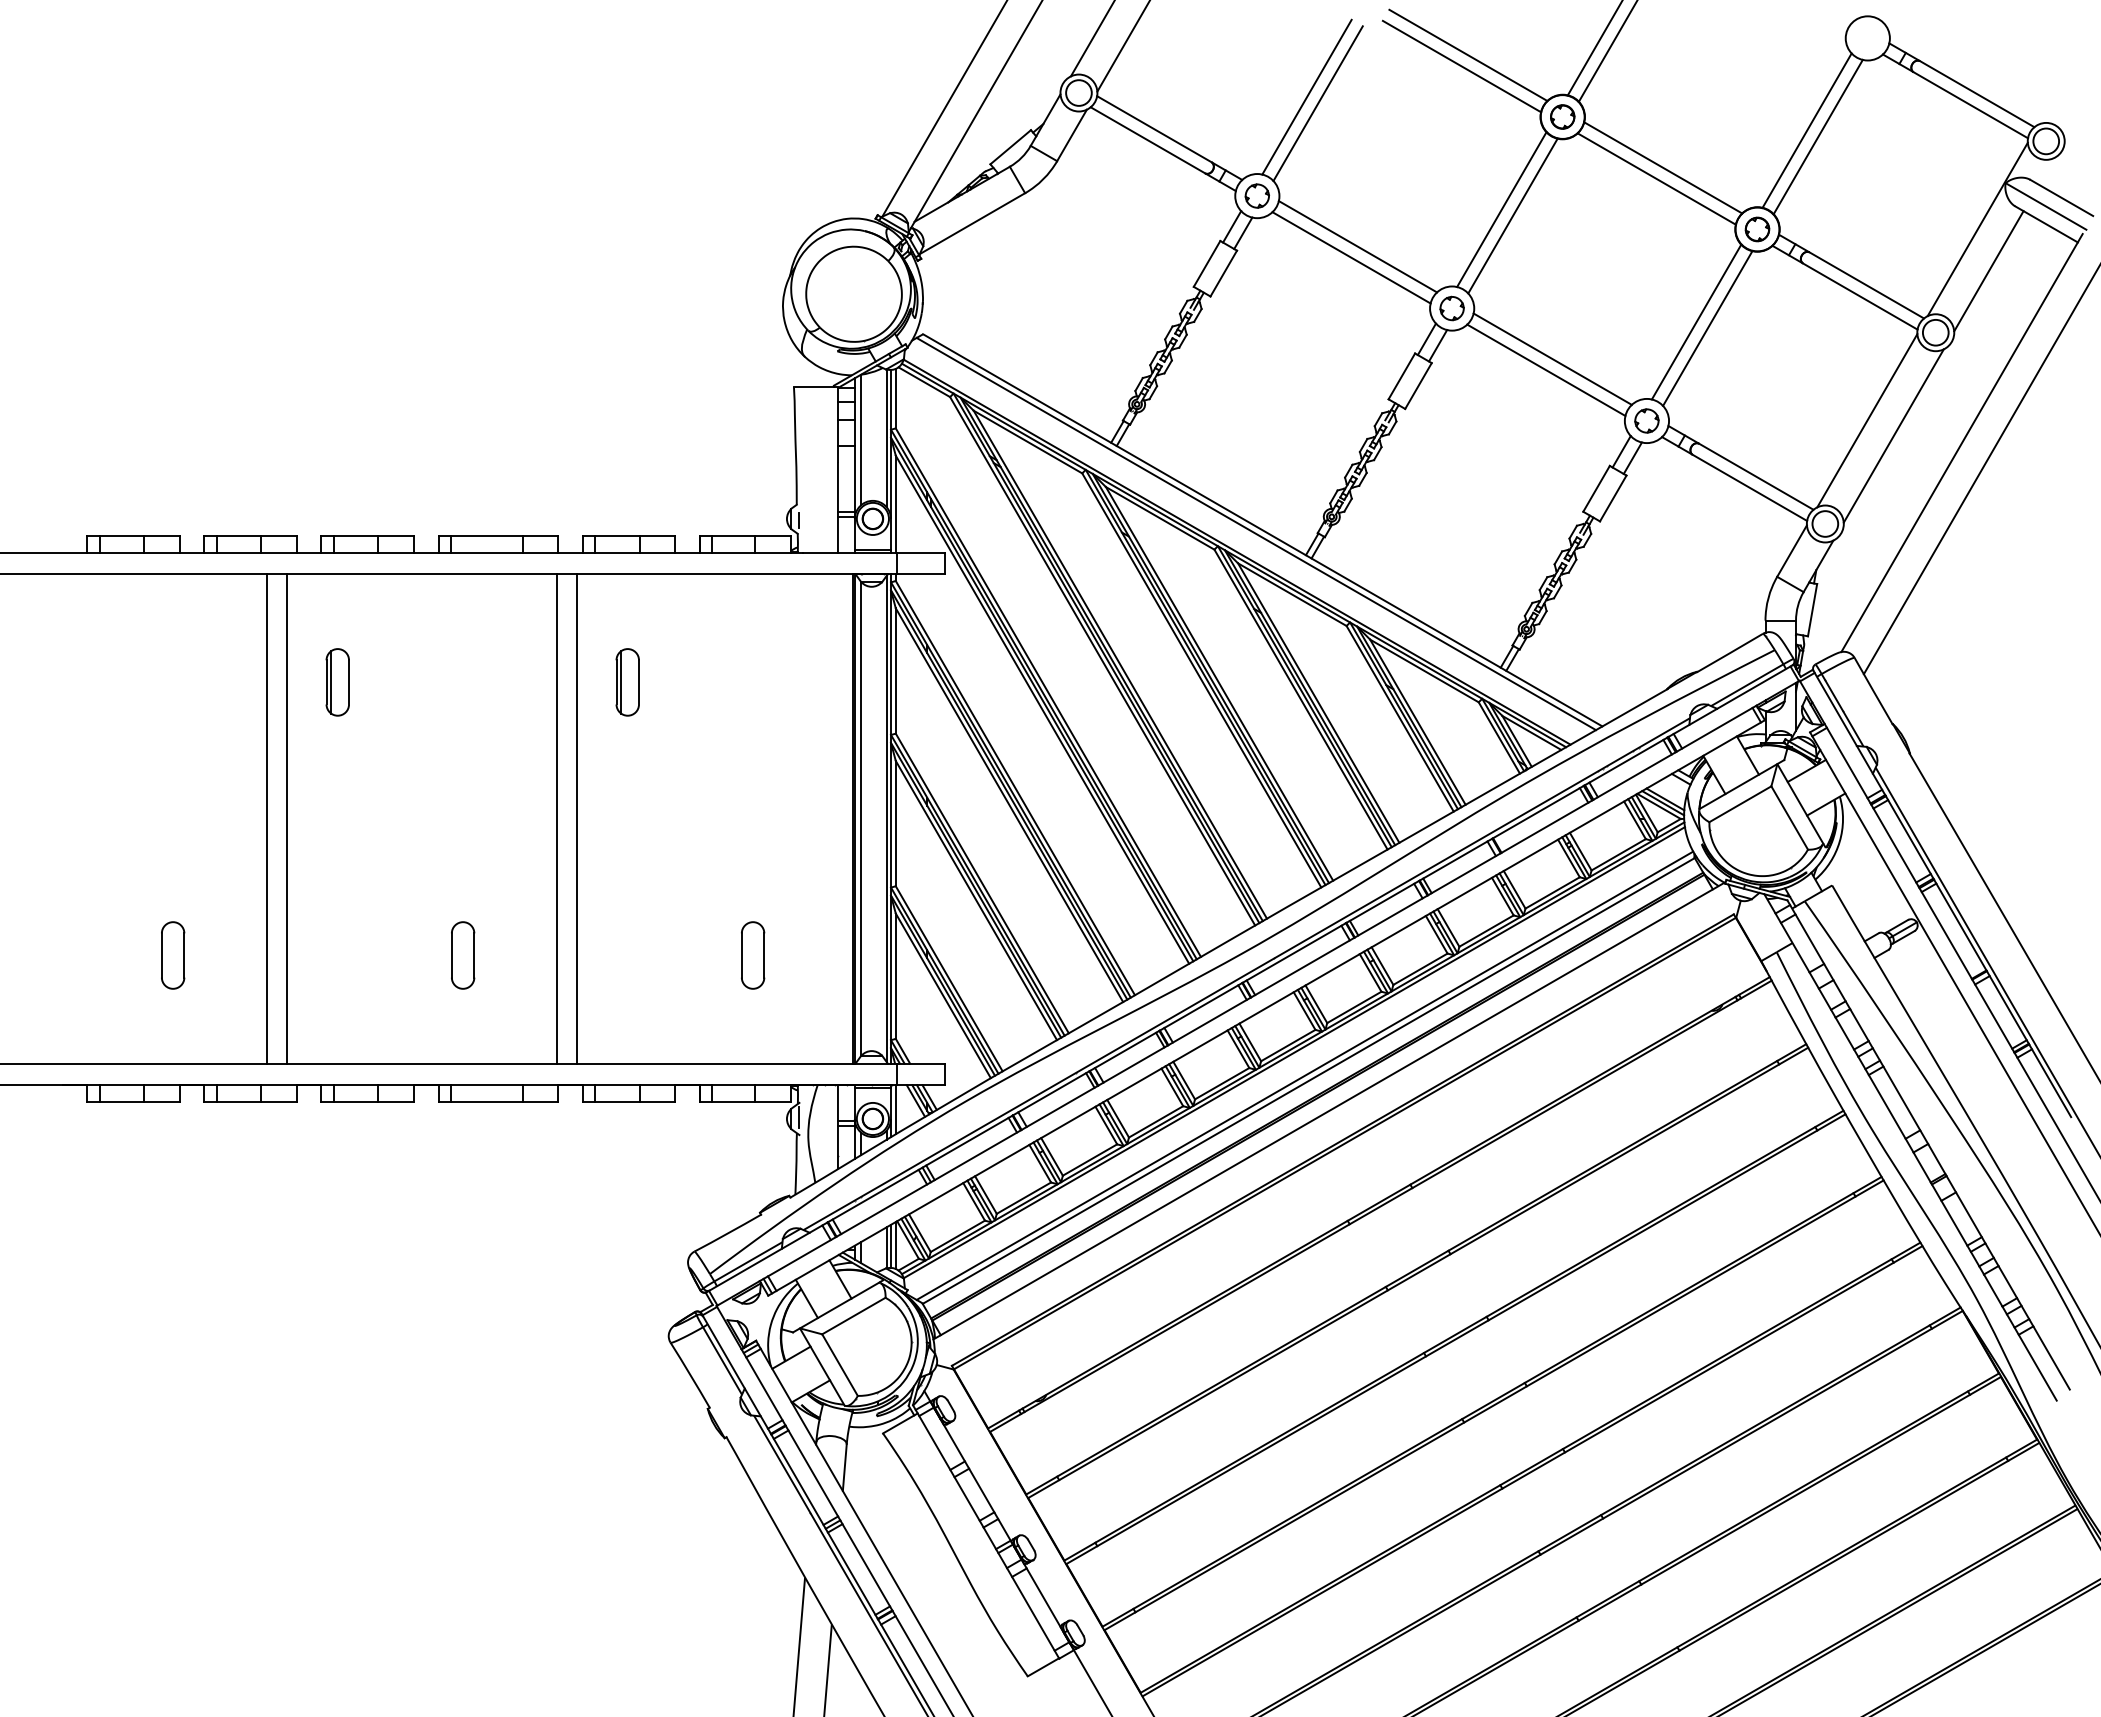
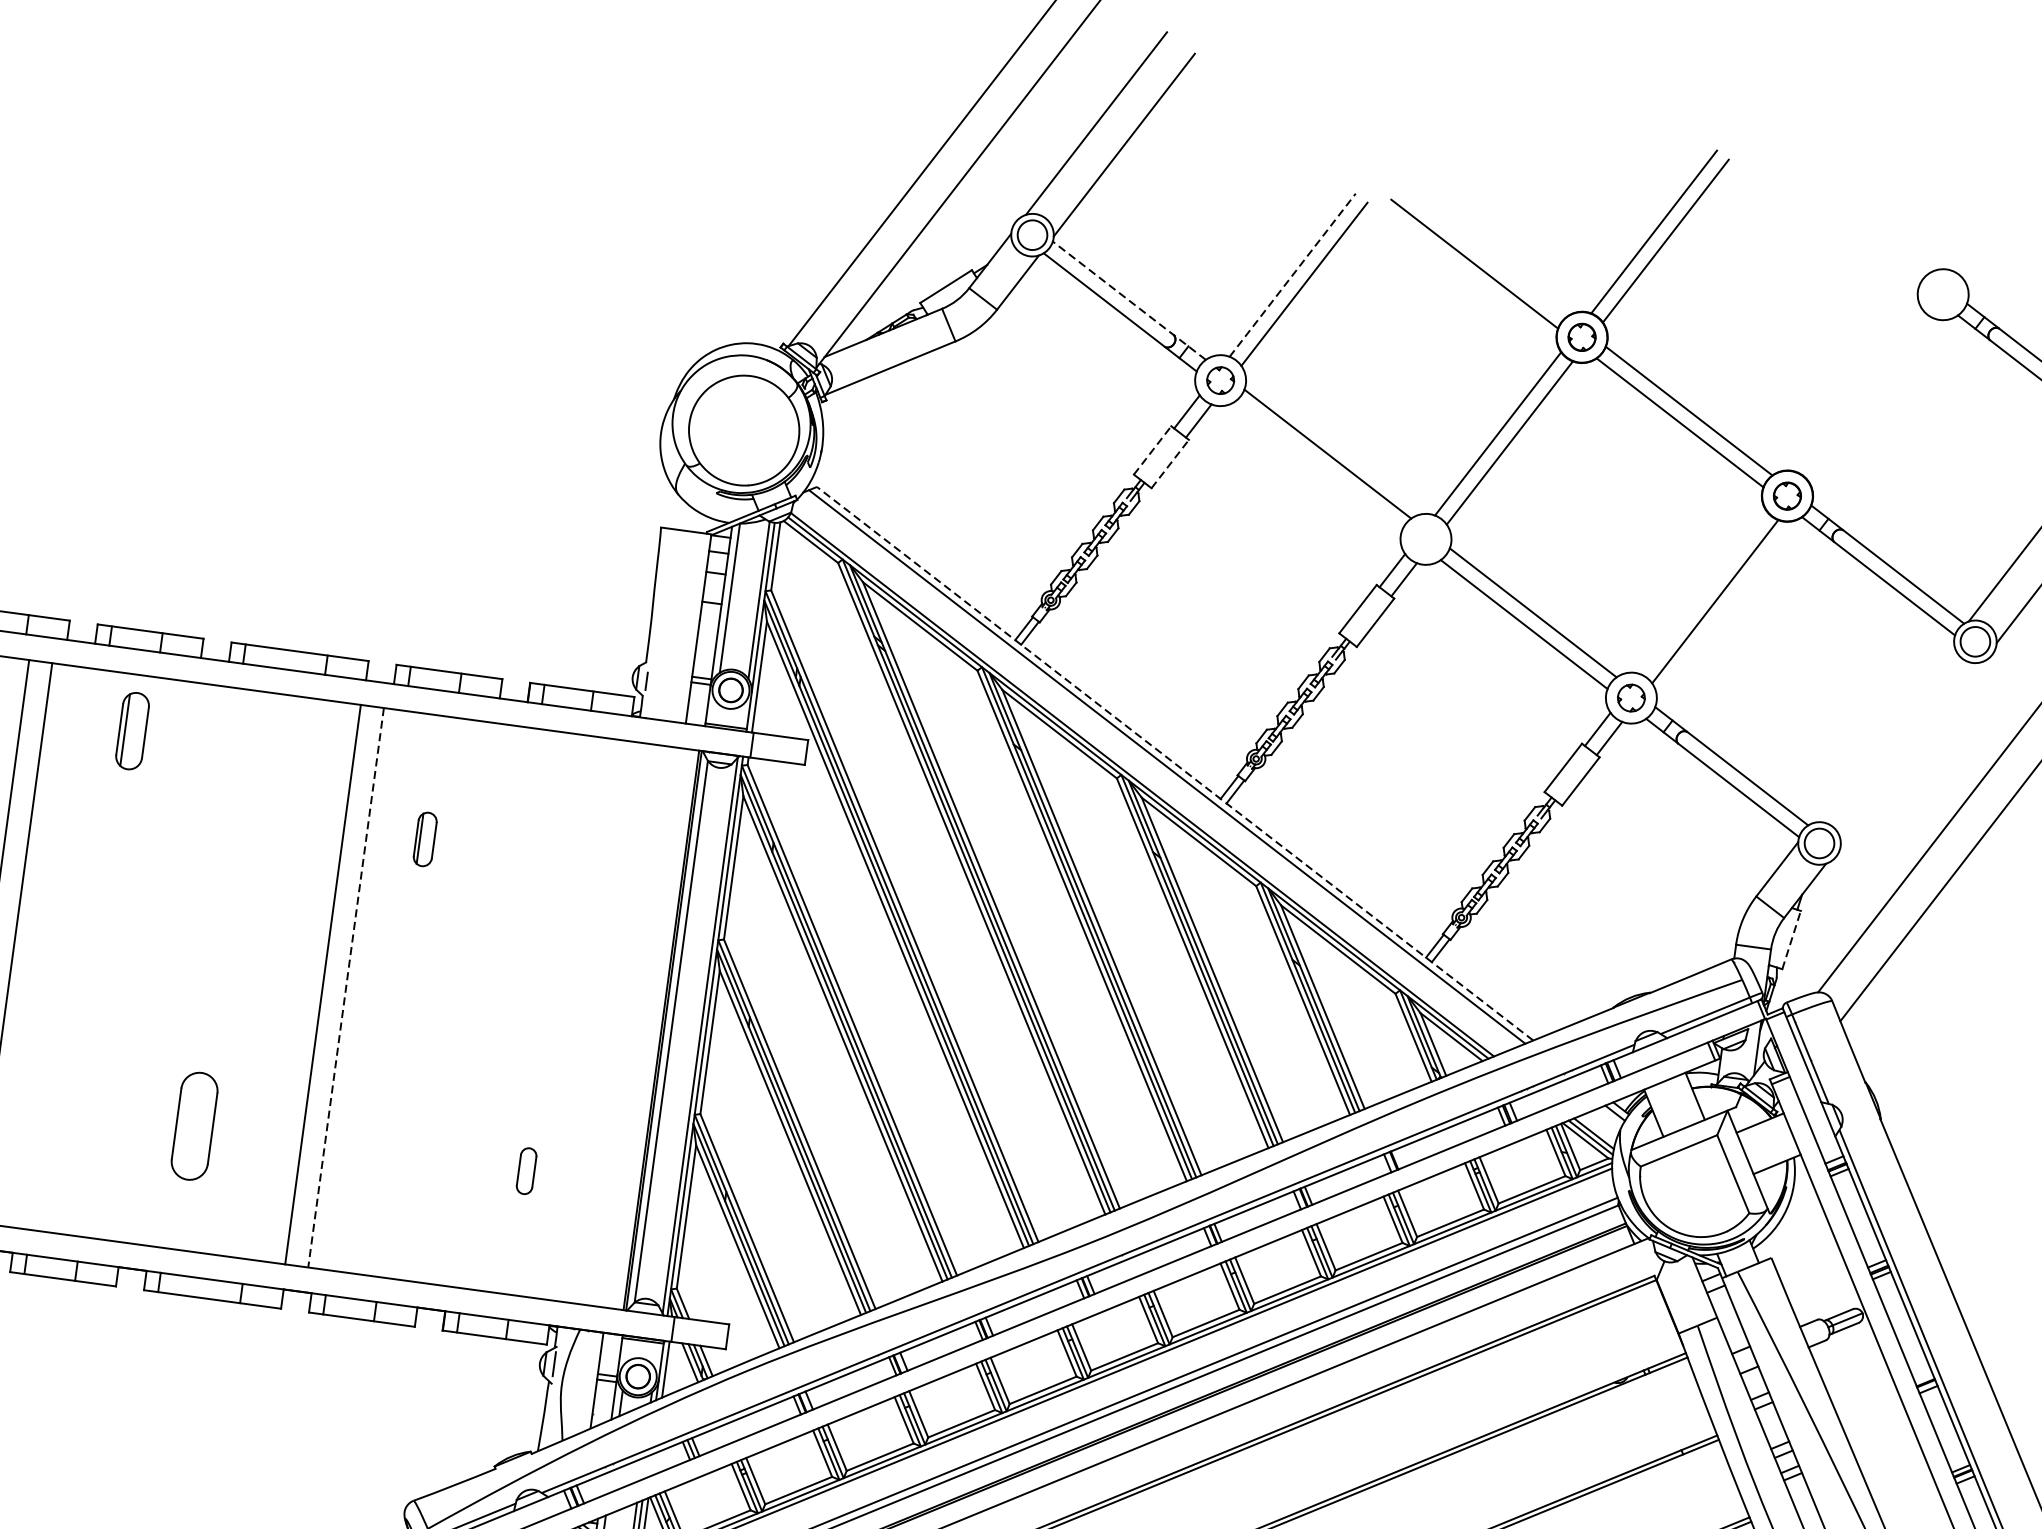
line: (1468, 55) -> (1483, 252), removed
line: (1307, 96) -> (1293, 274), solid -> dashed
line: (1806, 130) -> (1858, 390), removed
line: (1817, 136) -> (1870, 399), removed
line: (1169, 138) -> (1129, 301), solid -> dashed
line: (1351, 257) -> (1318, 465), removed
line: (1207, 263) -> (1153, 450), solid -> dashed
line: (1224, 273) -> (1171, 464), solid -> dashed
part: (1451, 308) -> (1425, 539), removed
line: (1696, 321) -> (1703, 591), removed
line: (1867, 420) -> (1883, 731), removed
line: (1893, 435) -> (1911, 752), removed
line: (1262, 530) -> (1174, 763), solid -> dashed
line: (1812, 610) -> (1791, 940), solid -> dashed
part: (337, 682) -> (132, 731), moved
part: (627, 682) -> (425, 839), size x0.7
line: (576, 818) -> (345, 987), solid -> dashed
part: (463, 955) -> (195, 1126), size x1.4
part: (753, 955) -> (526, 1171), size x0.6

